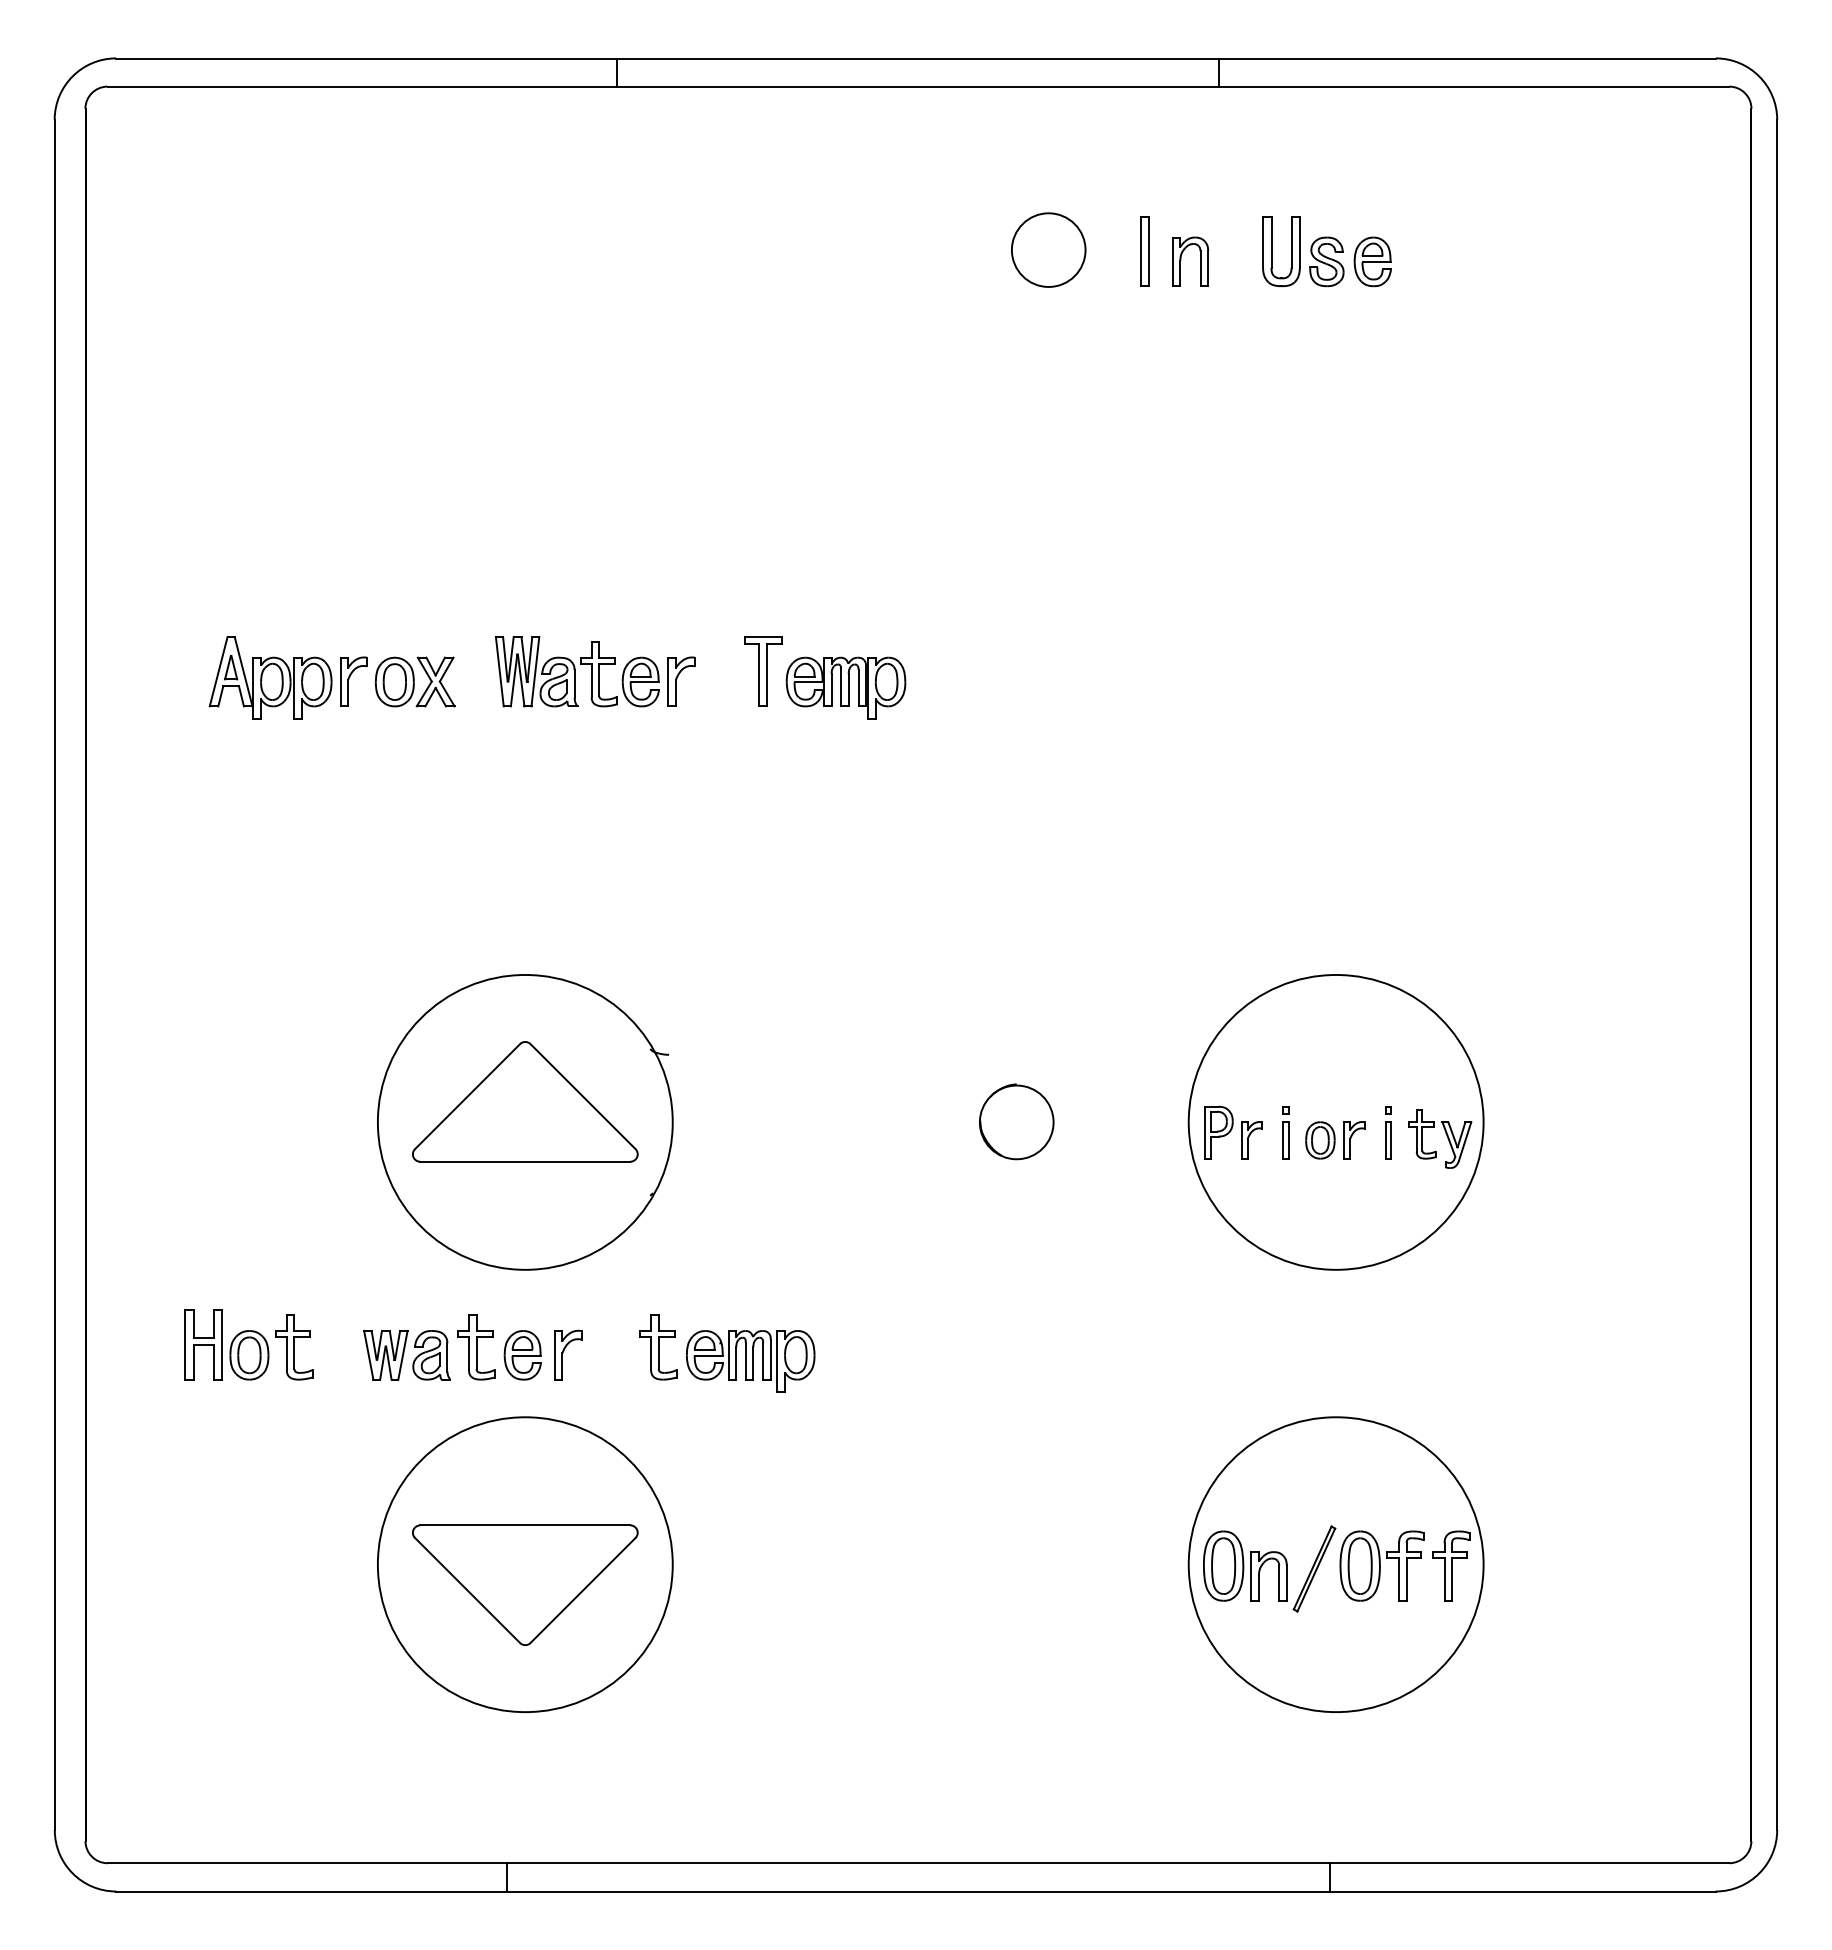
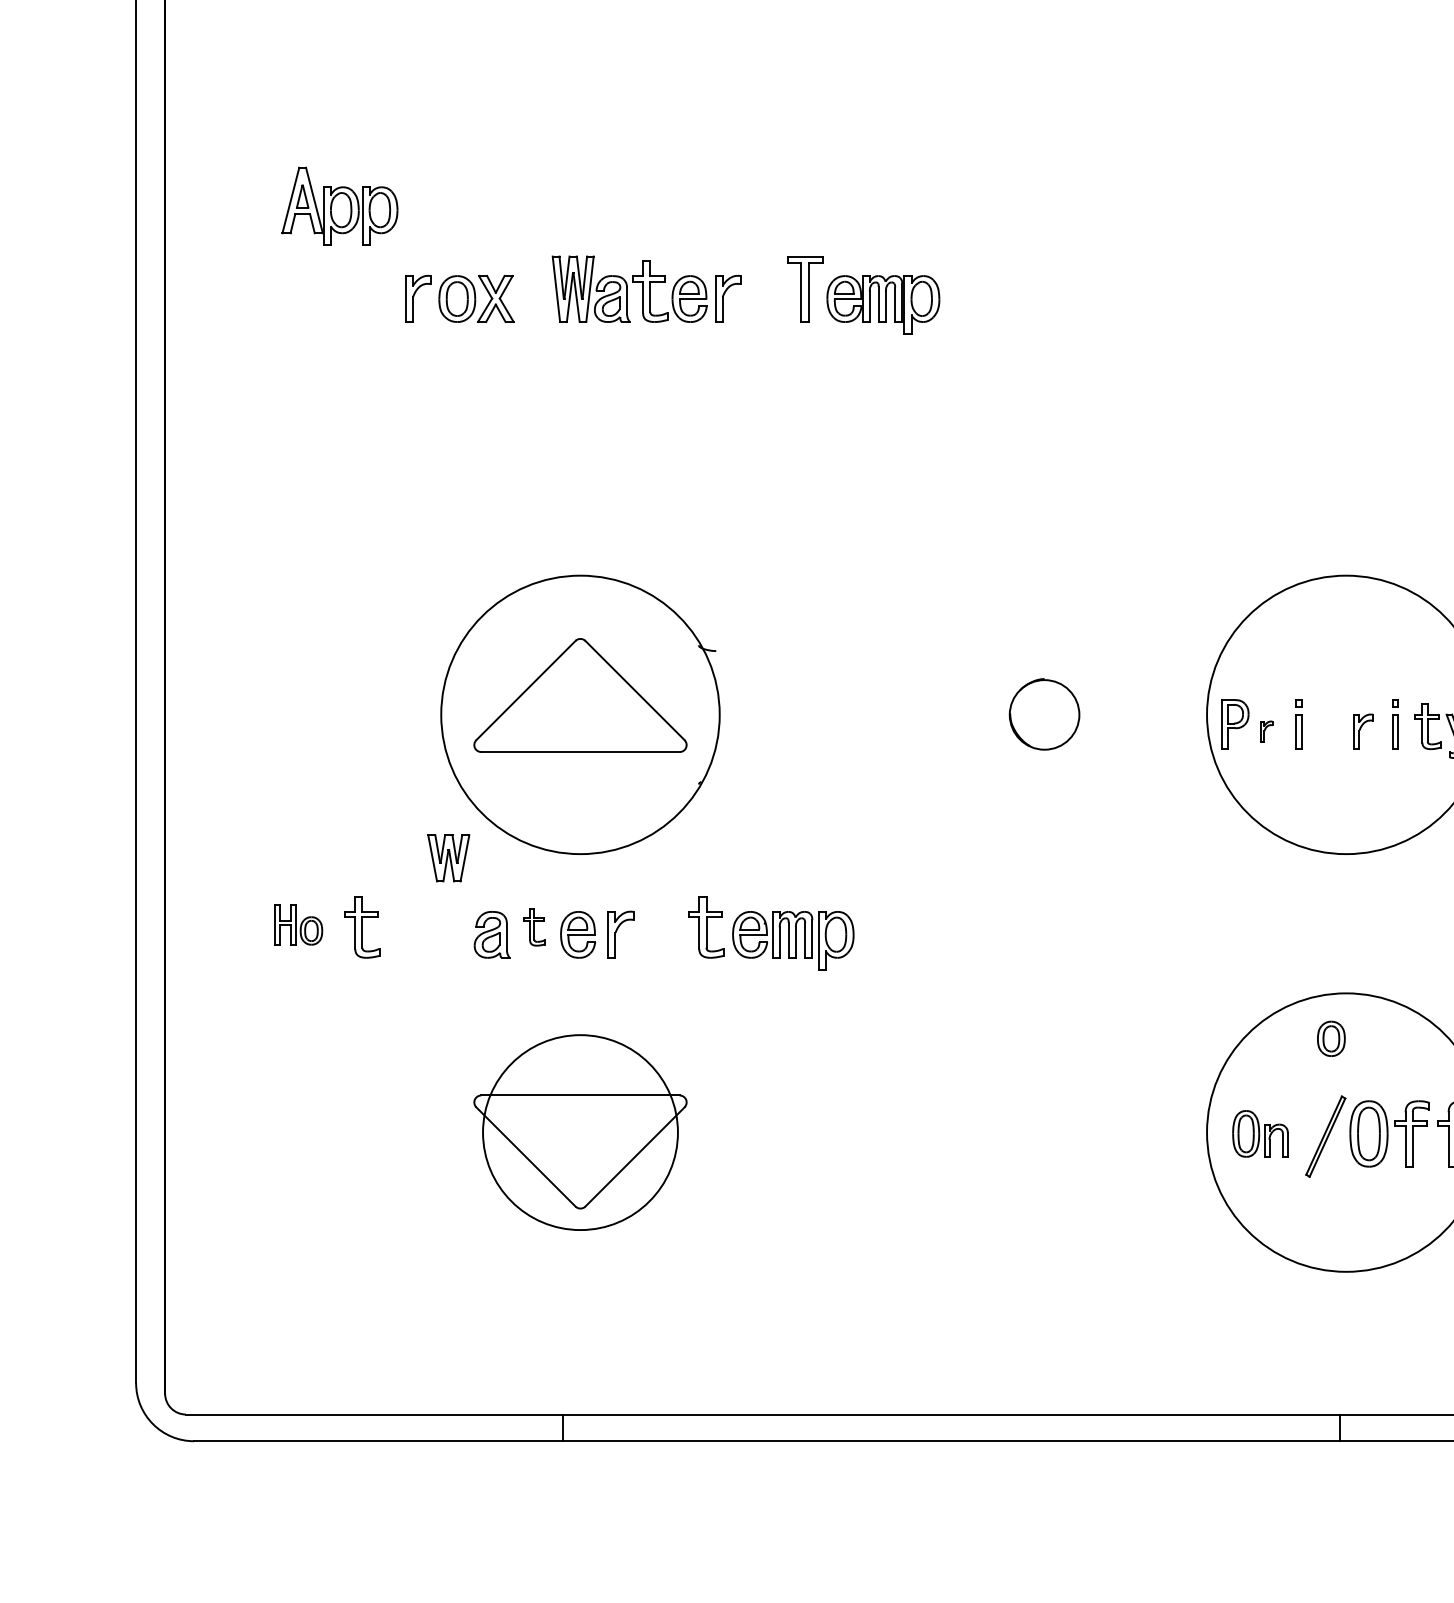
part: (270, 677) -> (339, 205), moved
part: (1251, 1140) -> (1266, 731), size x0.6
part: (1320, 1140) -> (1331, 1038), moved
part: (226, 1344) -> (298, 924), size x0.6
part: (476, 1347) -> (534, 927), size x0.6
part: (385, 1355) -> (448, 858), moved
circle: (524, 1564) -> (579, 1132), size x0.7
part: (1245, 1565) -> (1260, 1133), size x0.7

